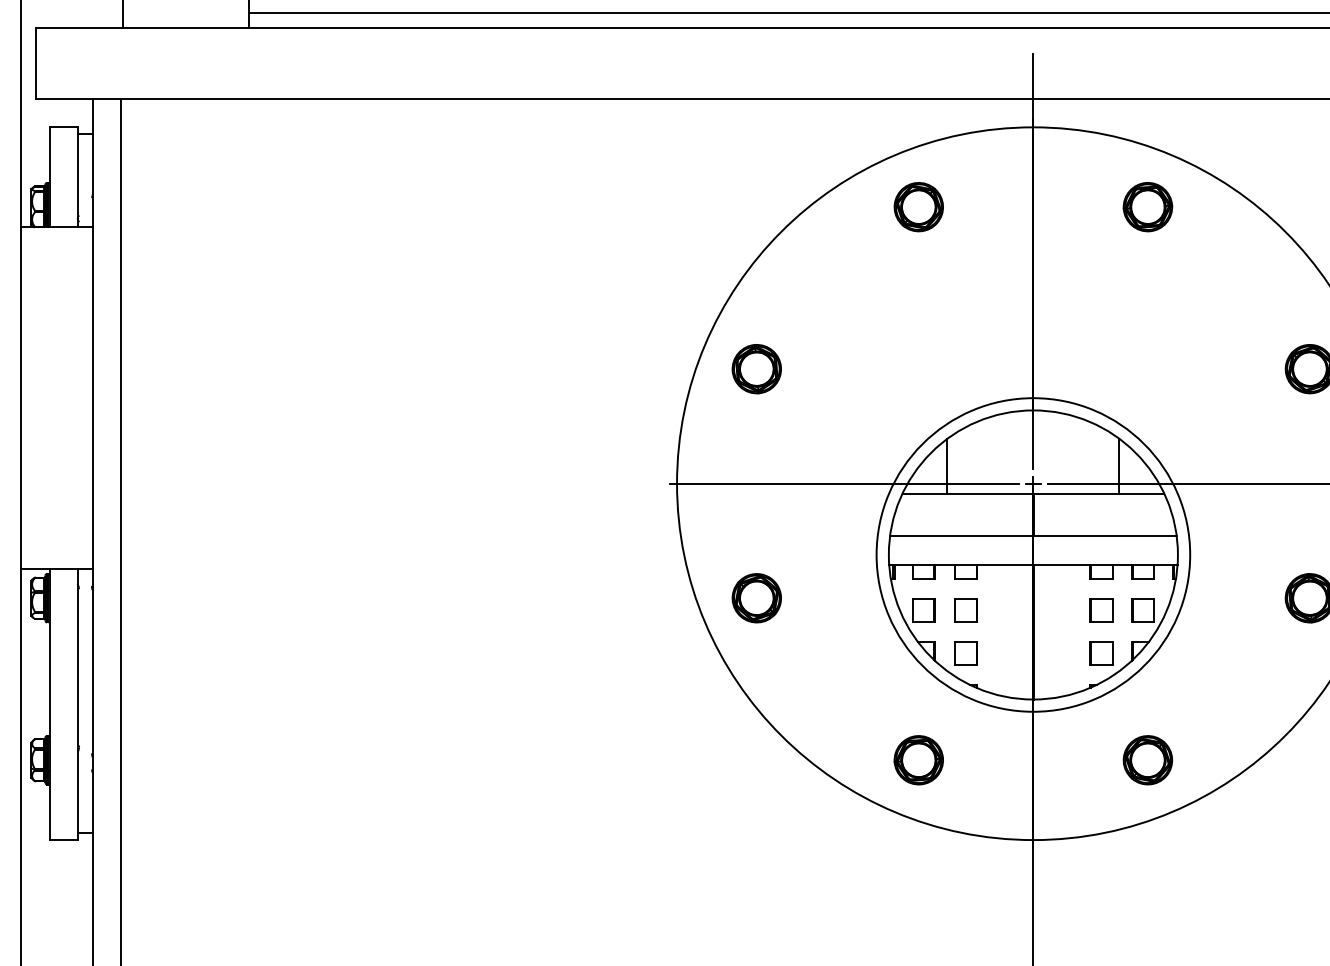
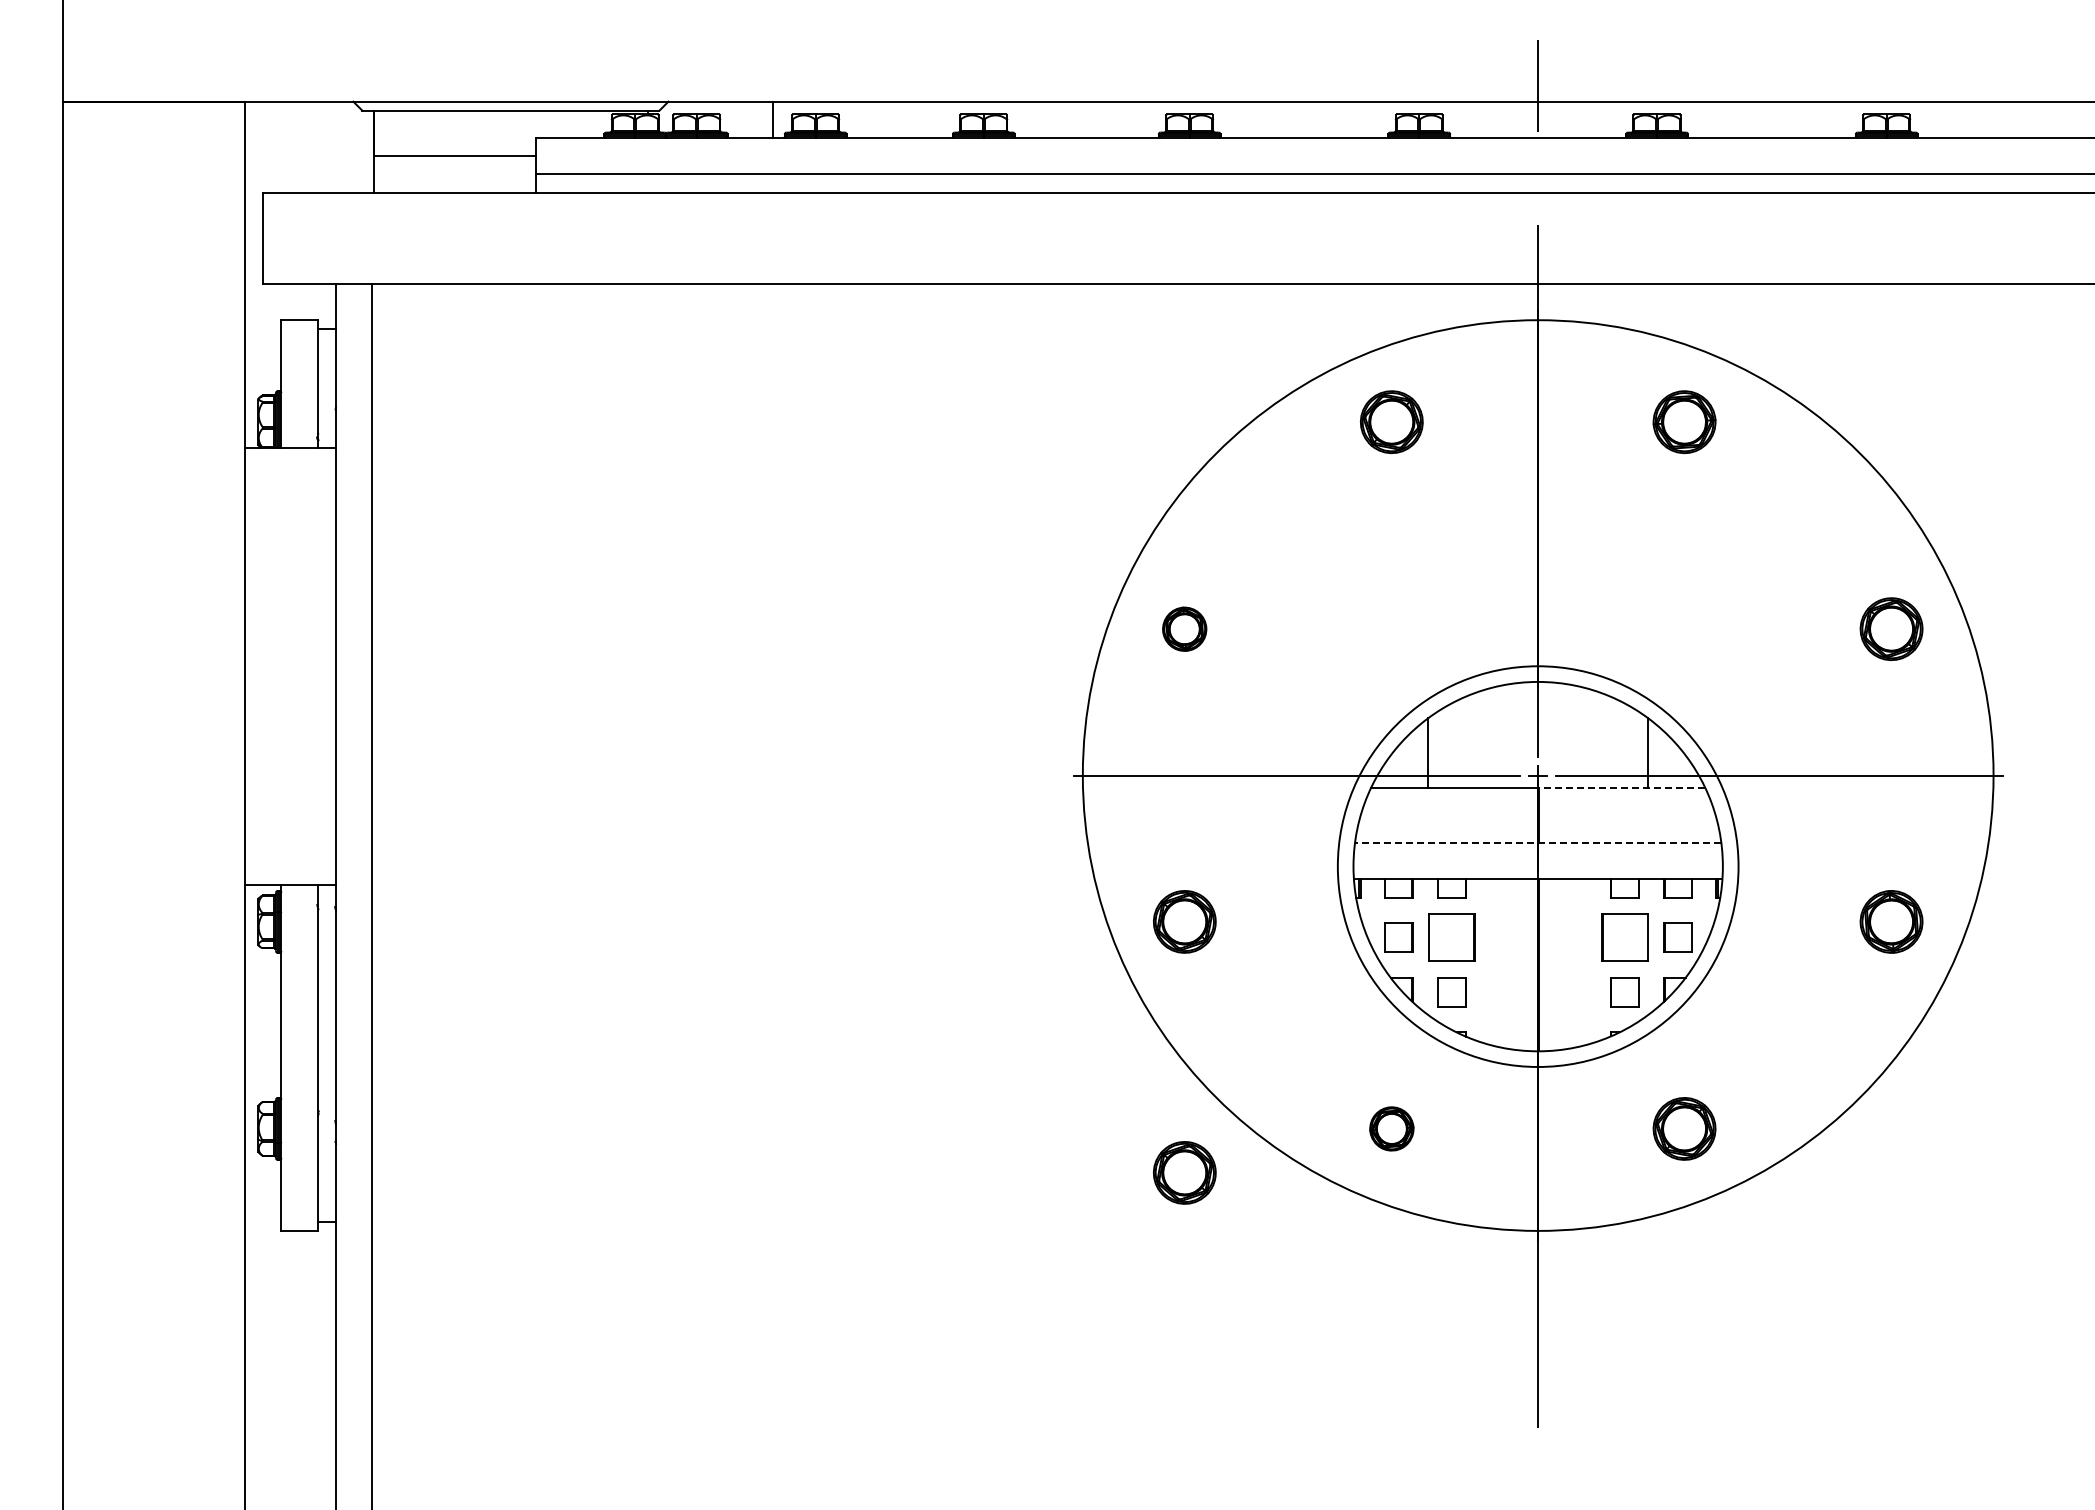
part: (756, 369) -> (1184, 629), size x0.7
line: (1098, 493) -> (1621, 788), solid -> dashed
line: (1032, 536) -> (1537, 842), solid -> dashed
part: (965, 610) -> (1451, 937), size x1.6
part: (1100, 610) -> (1624, 937), size x1.6
part: (918, 759) -> (1391, 1128), size x0.7
part: (756, 794) -> (1184, 1172), added

